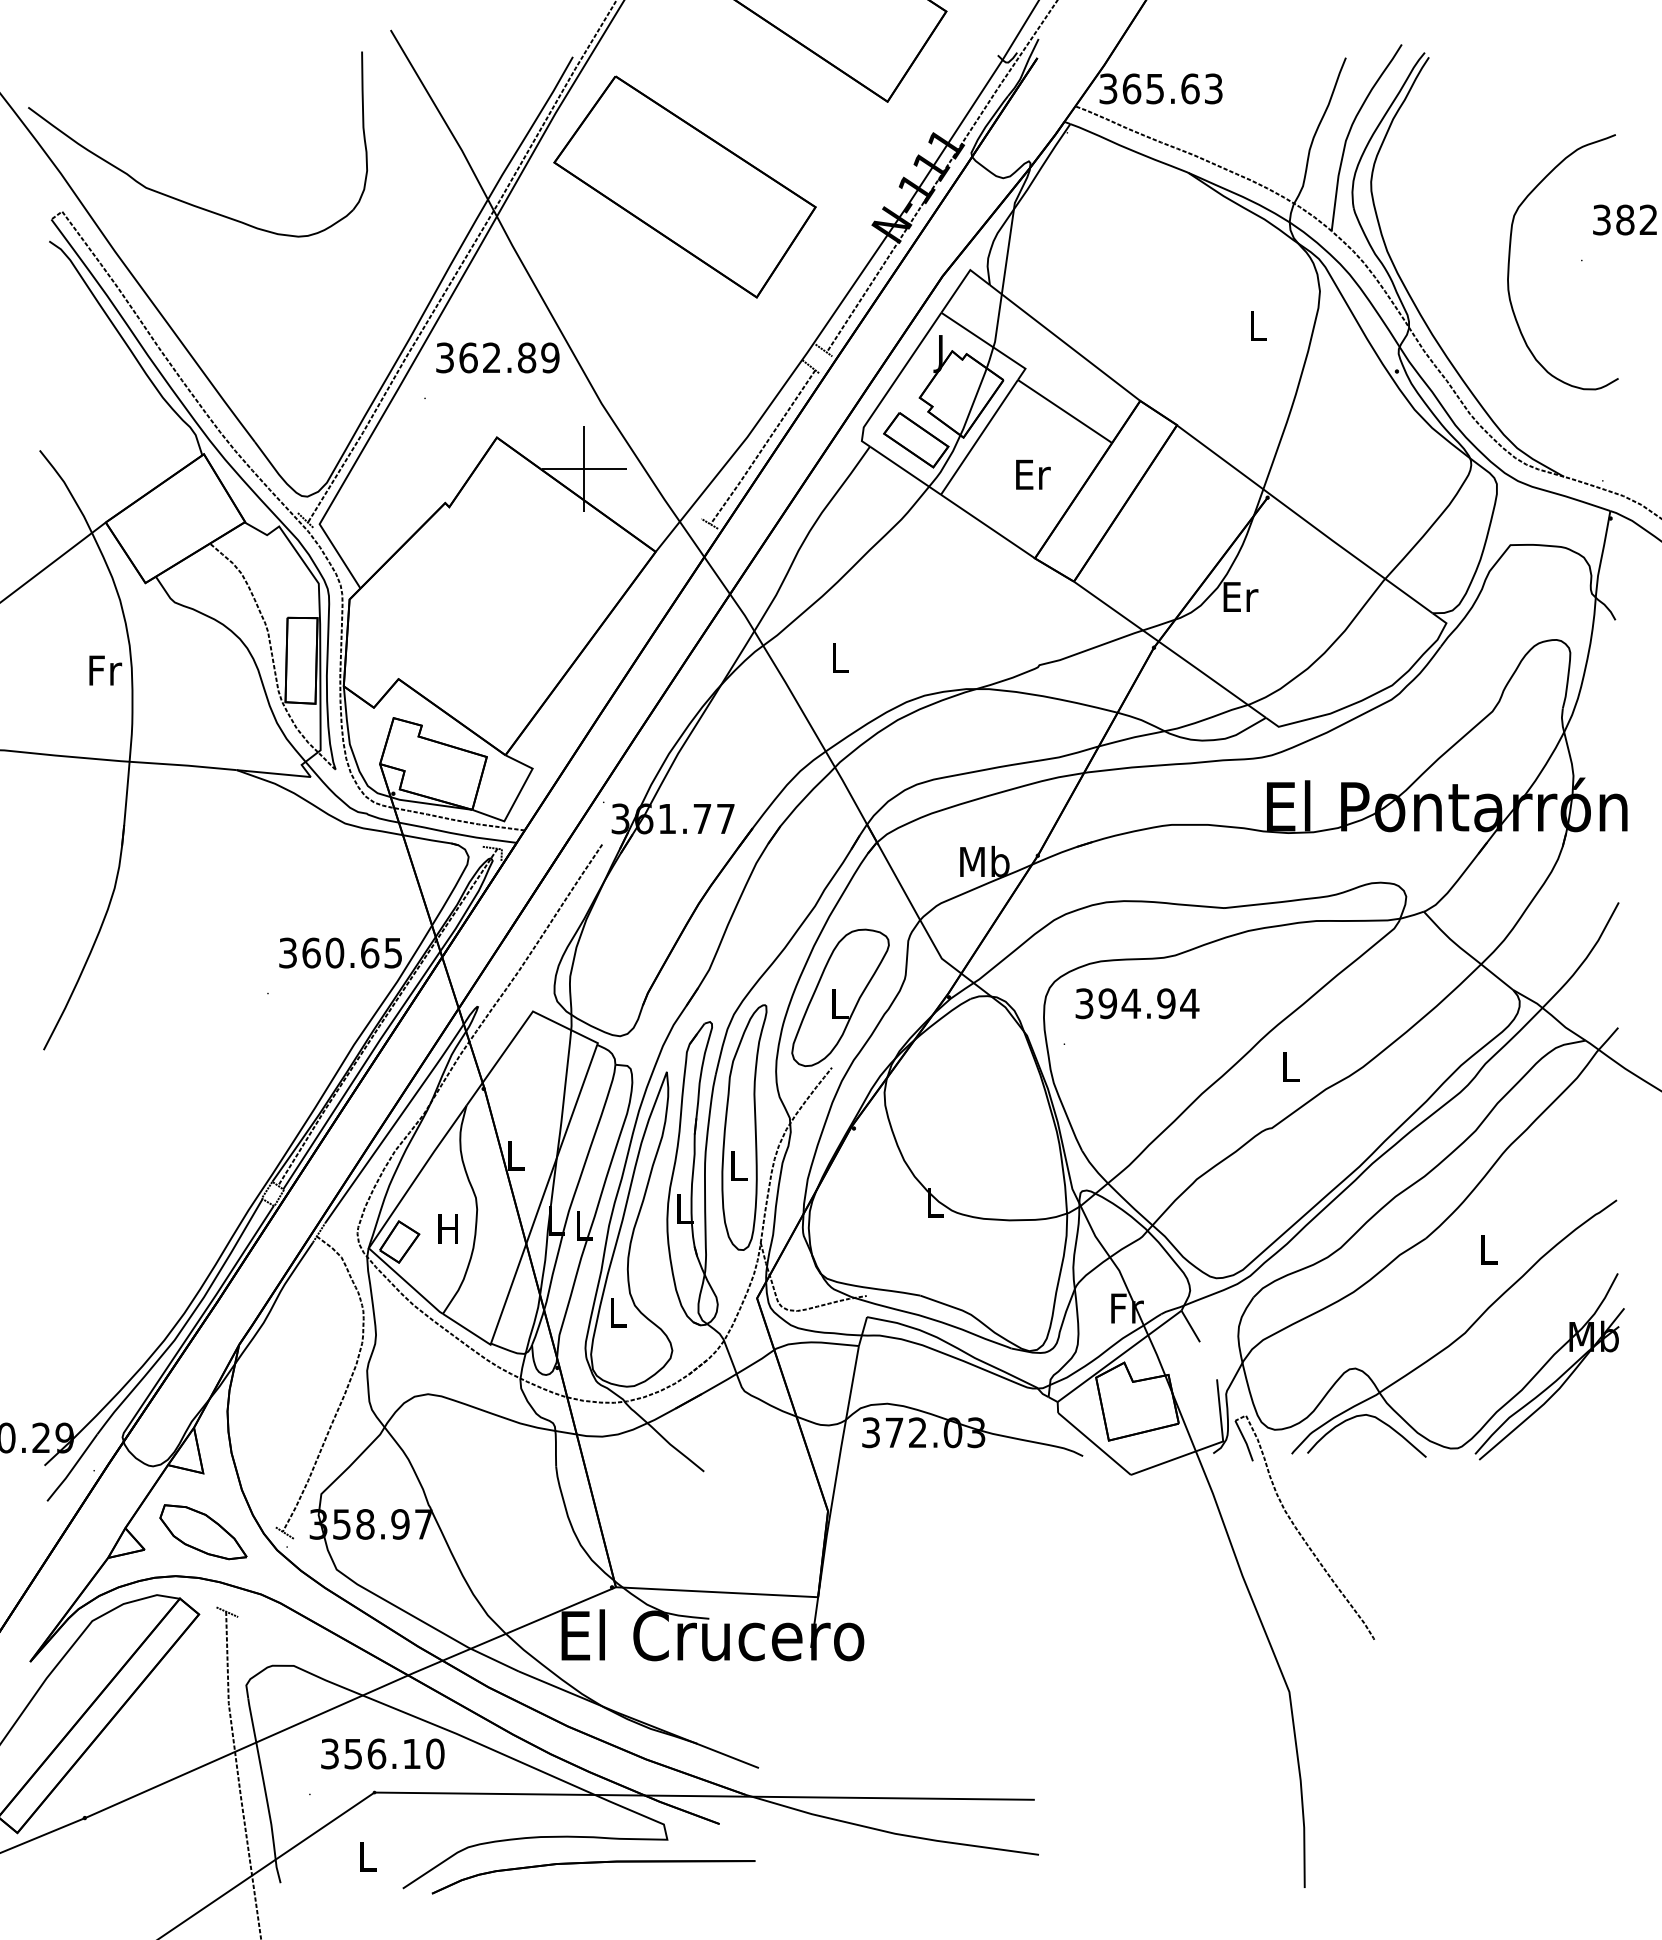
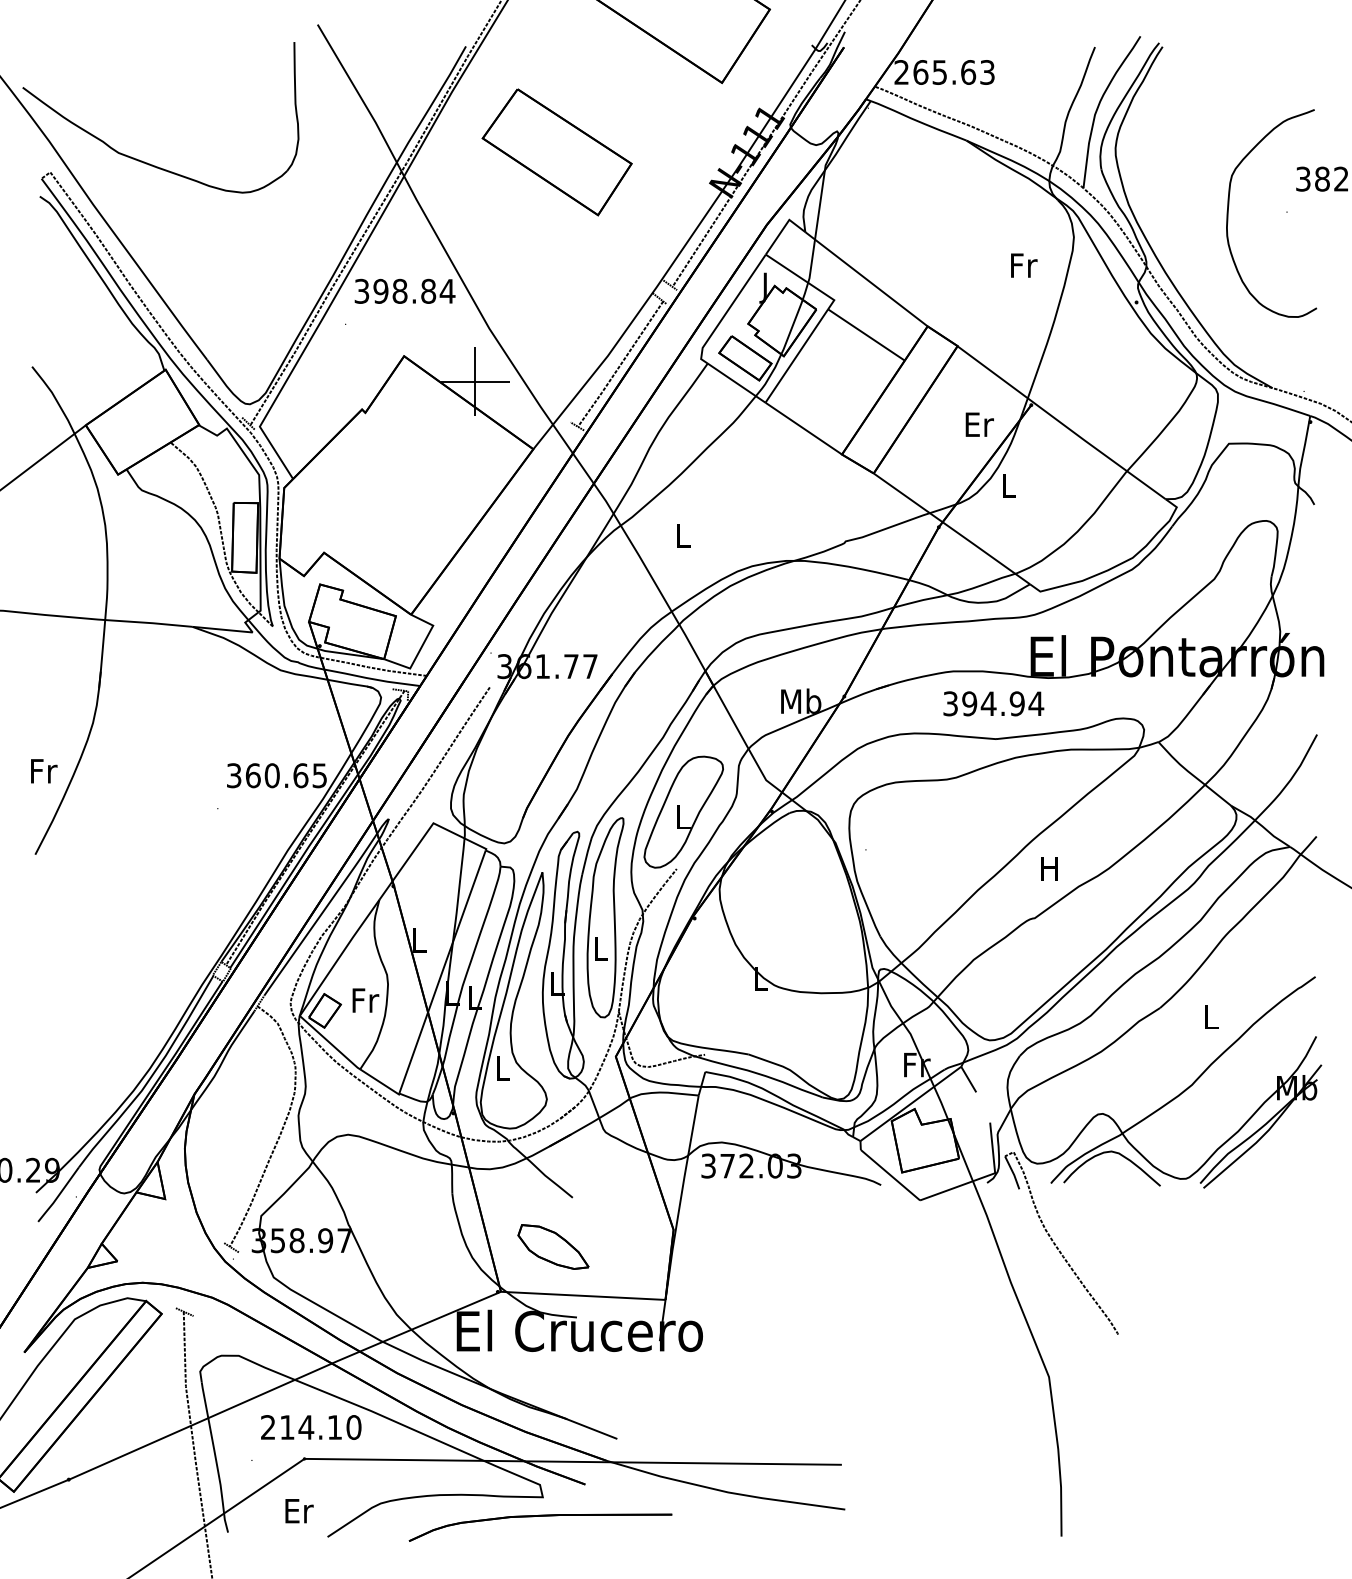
text: (1108, 88) -> (901, 72), 365.63 -> 265.63
part: (684, 186) -> (556, 151), size x0.7
text: (1258, 326) -> (1023, 265), L -> Fr
text: (509, 357) -> (414, 291), 362.89 -> 398.84
text: (1033, 474) -> (979, 424), moved
text: (1240, 596) -> (1009, 485), Er -> L
text: (105, 670) -> (44, 771), moved
text: (1137, 1003) -> (993, 703), moved
text: (1289, 1066) -> (1049, 868), L -> H
text: (449, 1229) -> (365, 1000), H -> Fr
part: (203, 1532) -> (553, 1247), moved
text: (353, 1753) -> (287, 1427), 356.10 -> 214.10
text: (368, 1856) -> (299, 1510), L -> Er
part: (593, 1863) -> (540, 1516), moved

